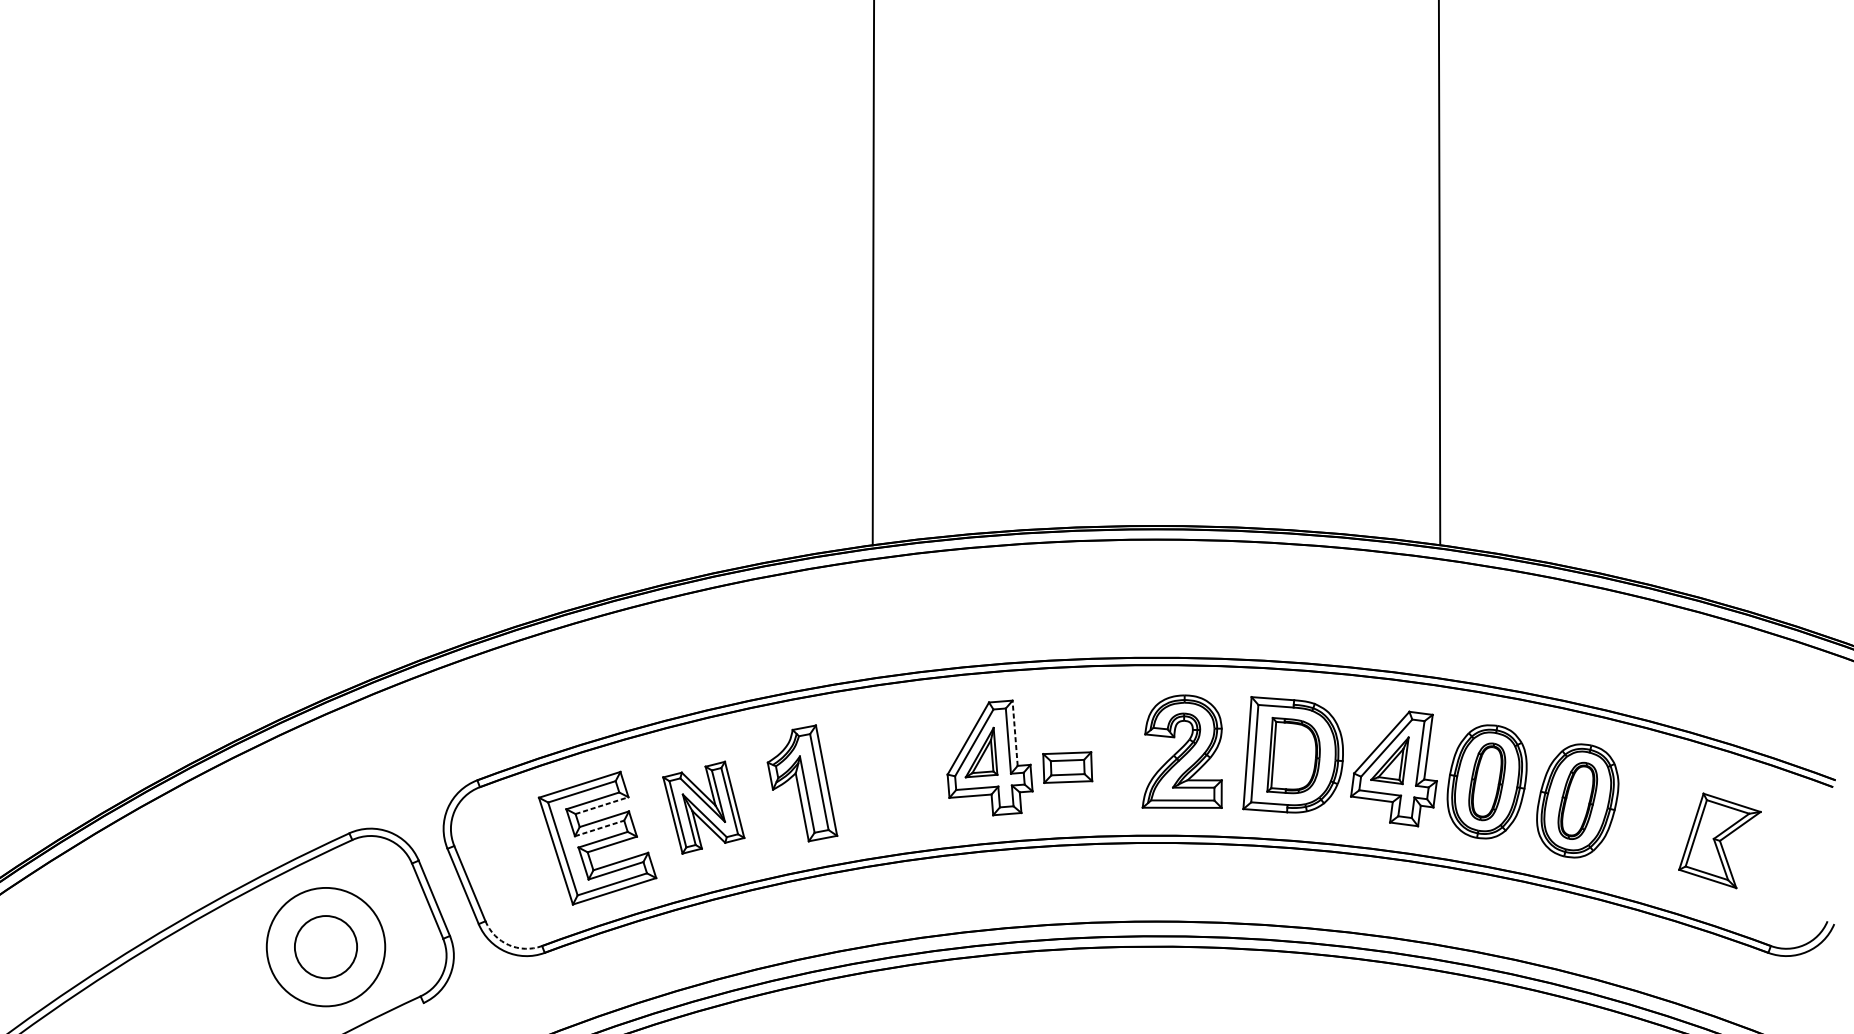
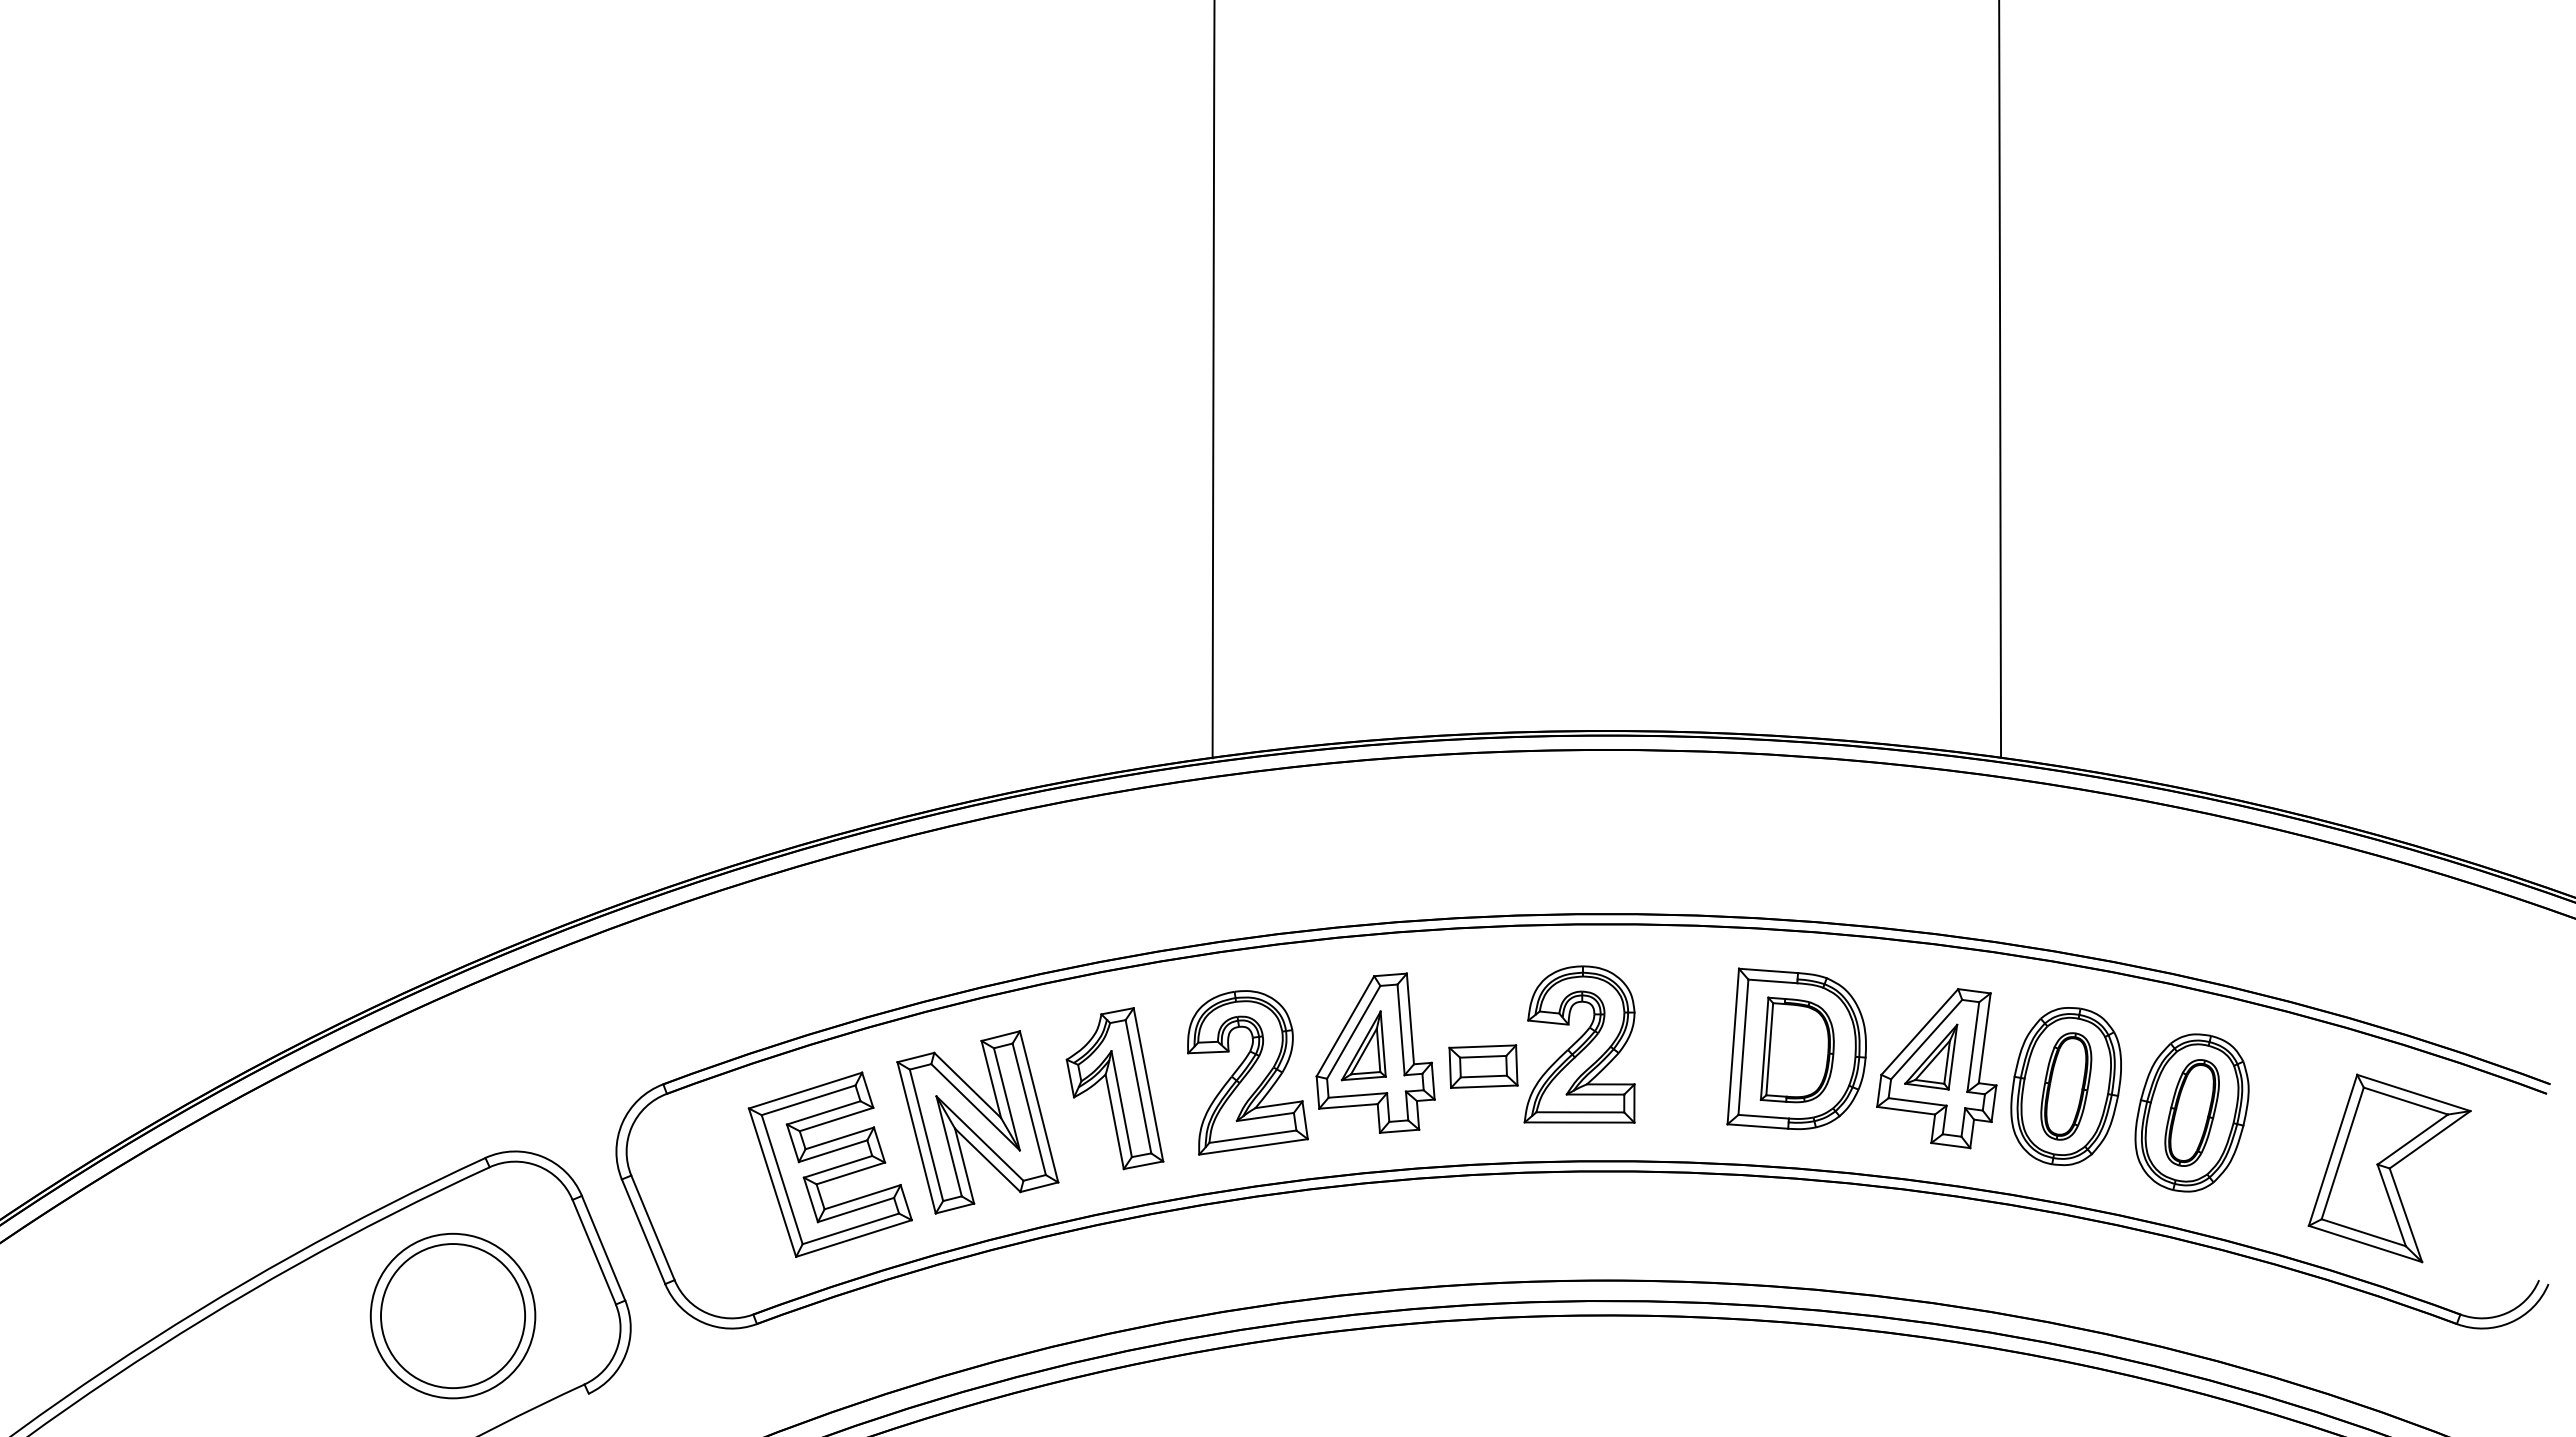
line: (1015, 732) -> (1410, 1018), dashed -> solid
part: (1182, 751) -> (1579, 1044), moved
part: (897, 771) -> (1247, 1072), added
line: (602, 805) -> (836, 1119), dashed -> solid
part: (703, 807) -> (977, 1122), size x1.43
line: (599, 828) -> (833, 1151), dashed -> solid
part: (1719, 840) -> (2389, 1168), size x1.43
arc: (509, 945) -> (707, 1313), dashed -> solid
circle: (326, 947) -> (453, 1316), size x1.67

